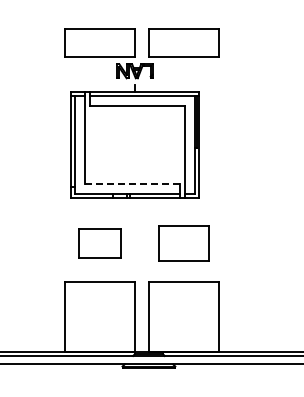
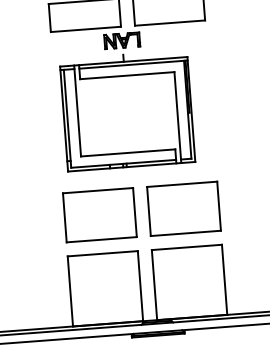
line: (133, 183) -> (129, 152), dashed -> solid
part: (99, 243) -> (99, 215), size x1.67
part: (183, 243) -> (183, 208), size x1.43

